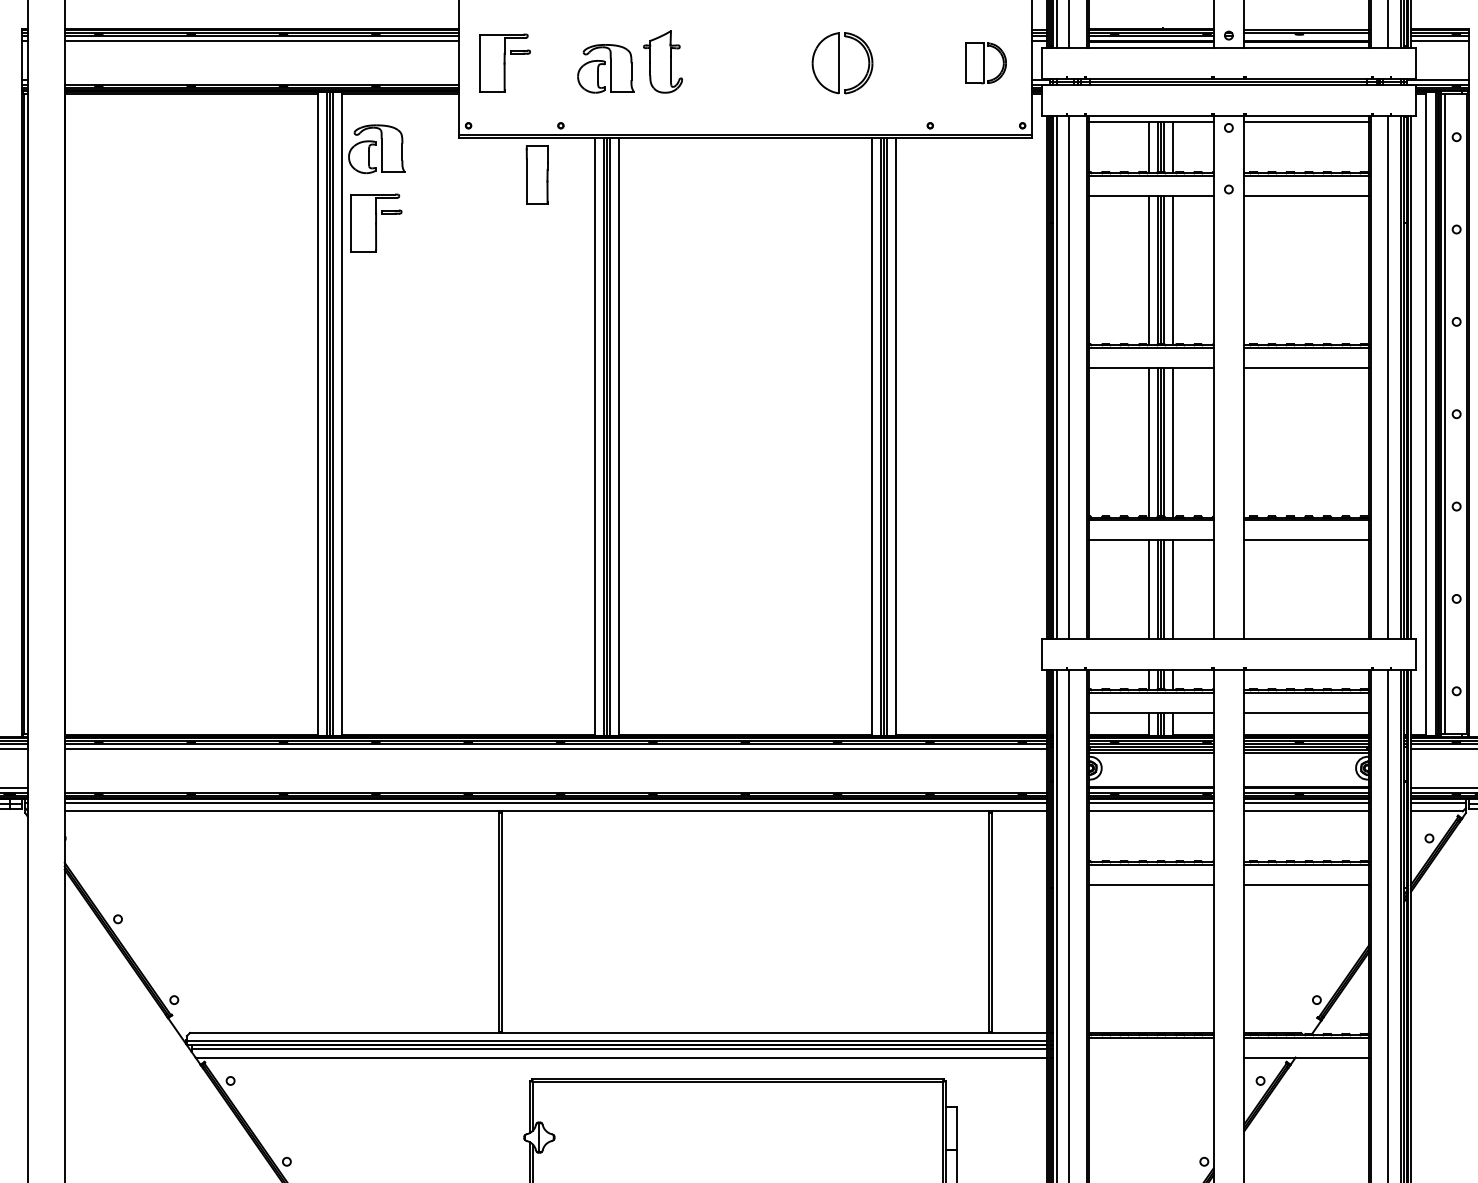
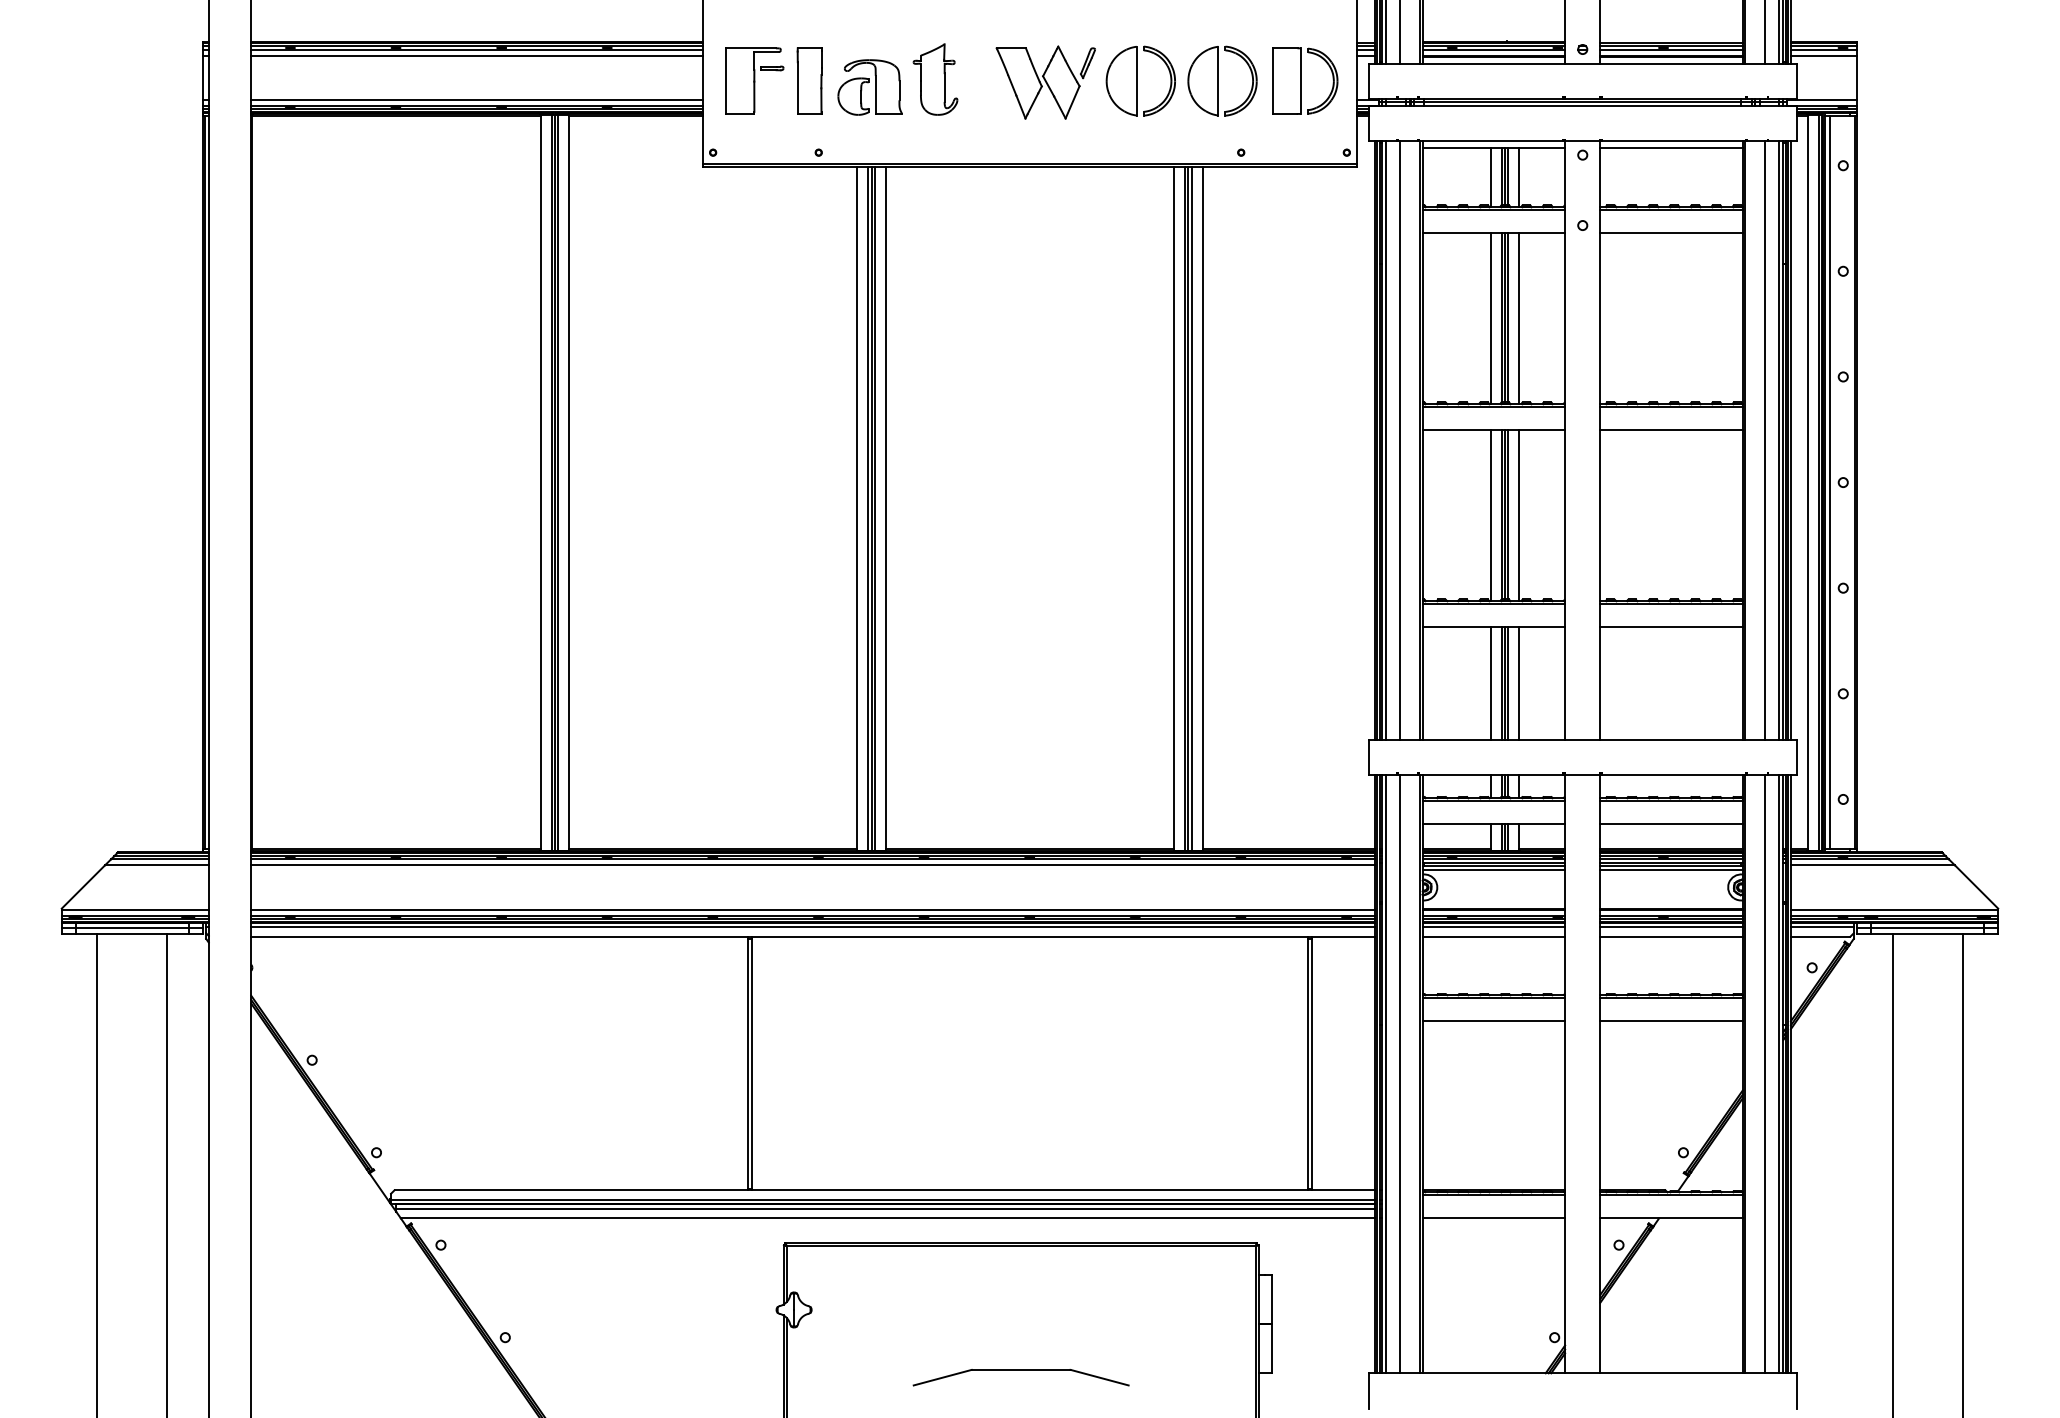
line: (1306, 35) -> (1671, 49), added
part: (913, 62) -> (1222, 80), added
part: (986, 62) -> (1305, 80), size x1.43
part: (759, 64) -> (1045, 82), added
line: (261, 79) -> (476, 99), added
part: (376, 149) -> (607, 179), removed
part: (537, 174) -> (809, 80), moved
part: (376, 222) -> (607, 263), removed
line: (555, 787) -> (812, 909), added
line: (1150, 1057) -> (1493, 1218), added

